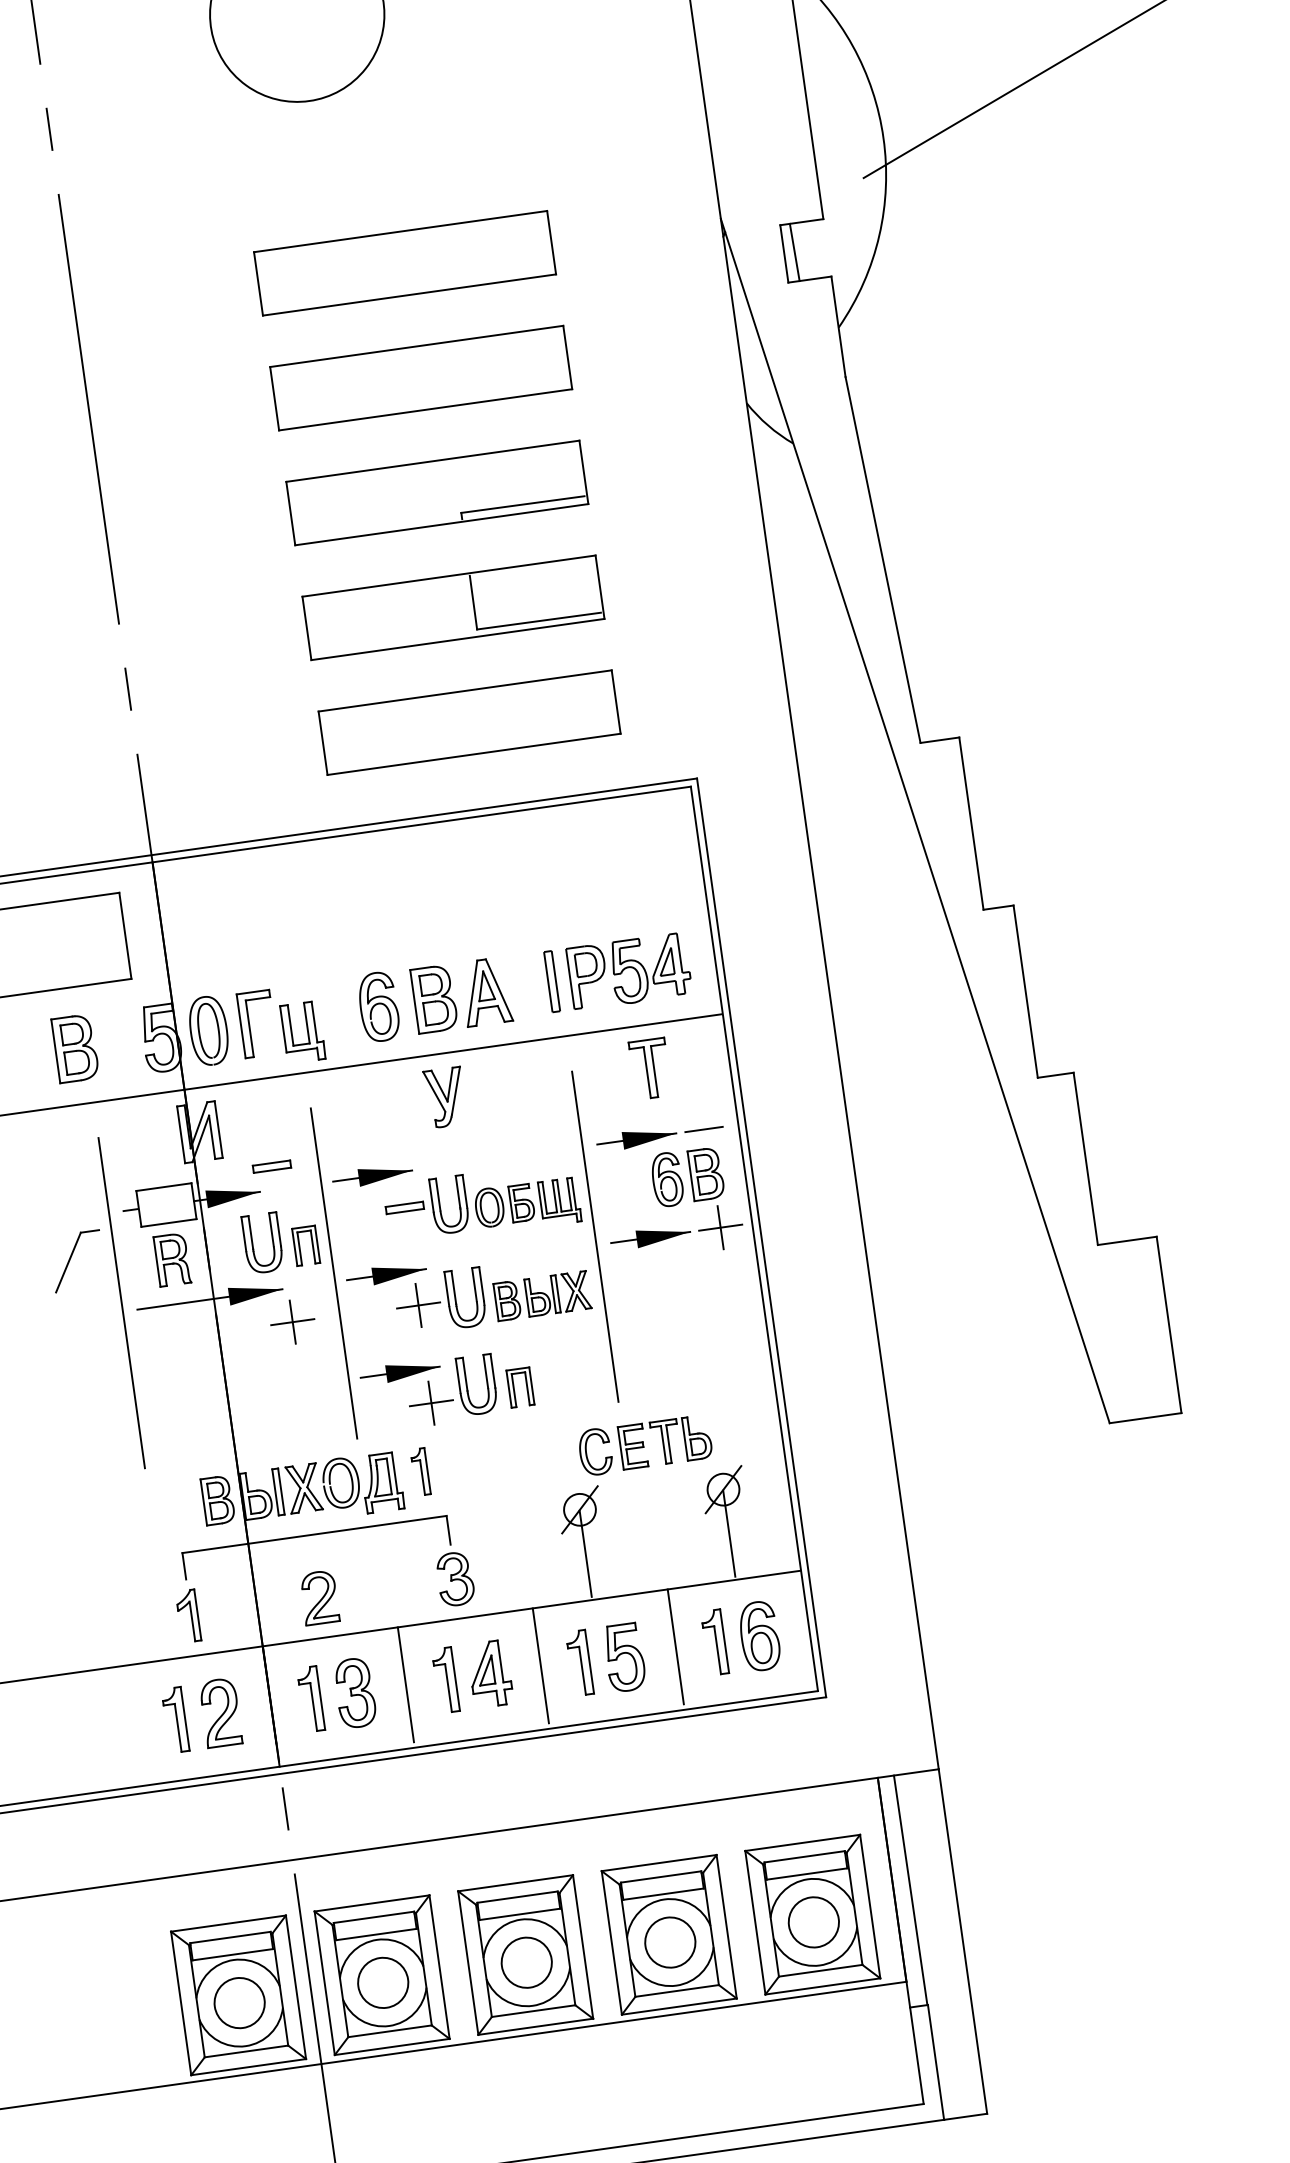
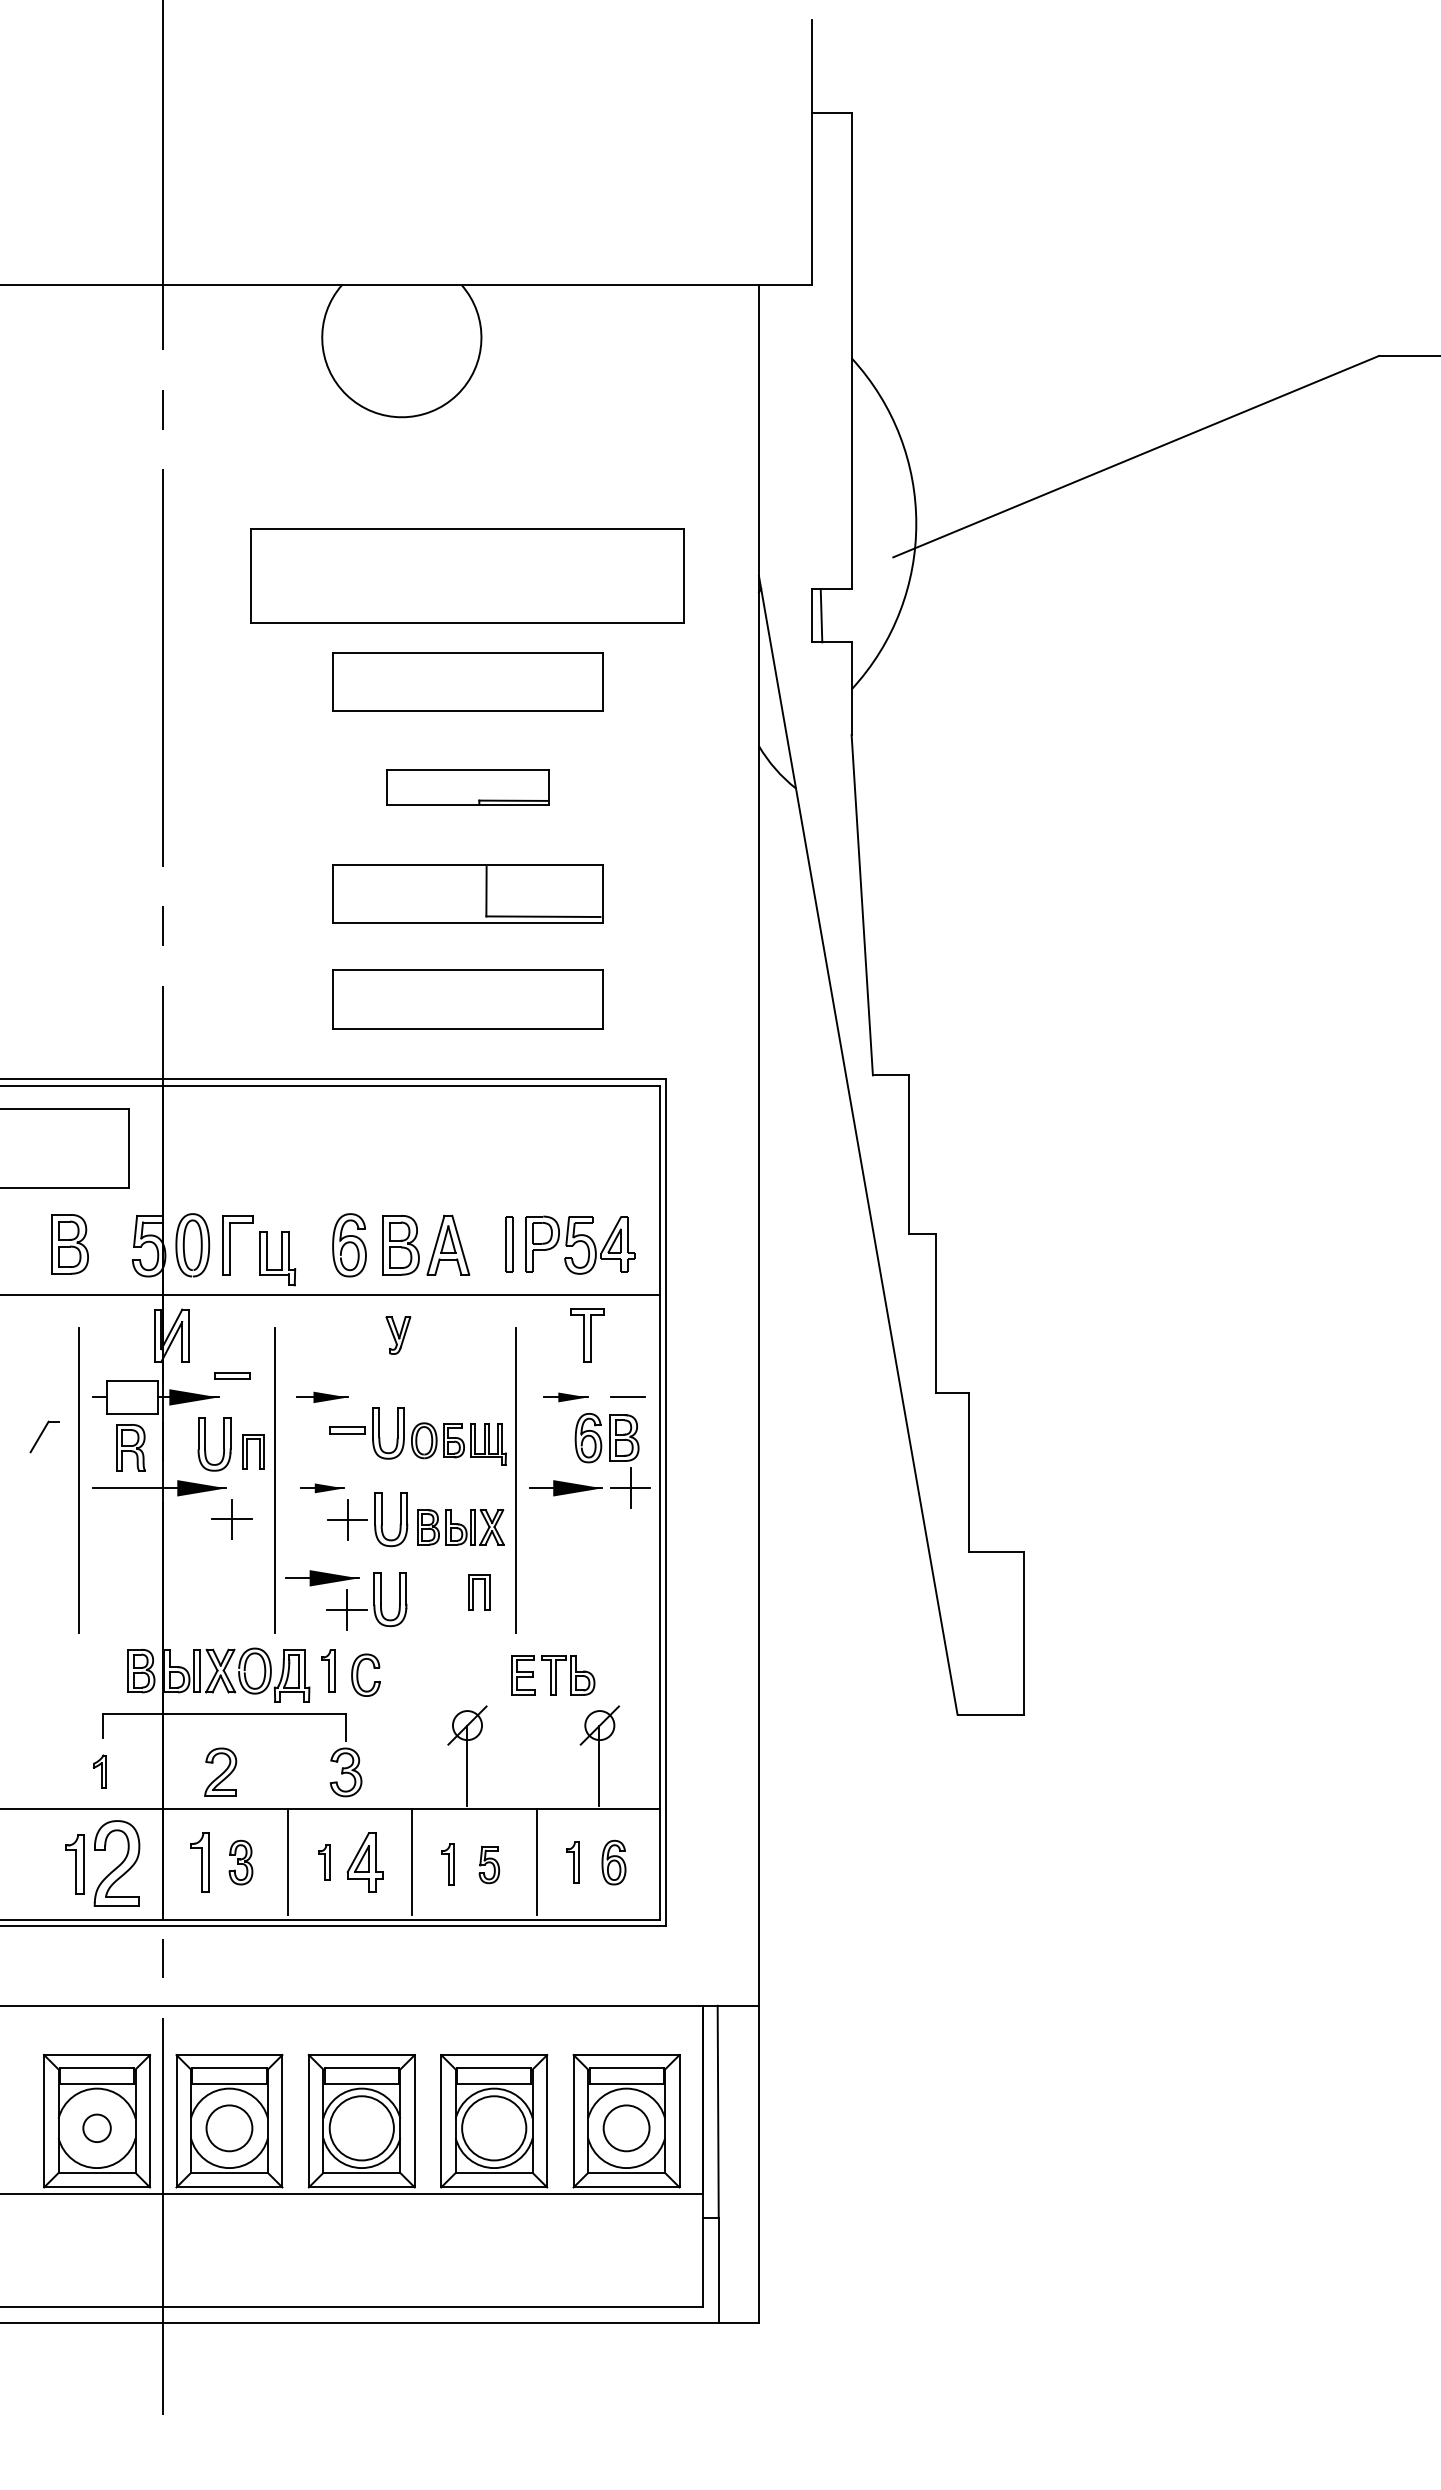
part: (404, 262) -> (467, 575), size x1.6
part: (437, 492) -> (467, 787), size x0.6
part: (445, 1097) -> (398, 1335), size x0.7
part: (636, 1139) -> (565, 1397), size x0.6
part: (372, 1176) -> (322, 1397), size x0.7
part: (77, 1260) -> (44, 1436), size x0.6
part: (386, 1274) -> (322, 1488), size x0.6
part: (520, 1387) -> (479, 1592), moved
part: (587, 1452) -> (358, 1674), moved
part: (187, 1615) -> (99, 1771), size x0.7
part: (759, 1636) -> (613, 1862), size x0.7
part: (714, 1642) -> (572, 1862), size x0.7
part: (625, 1657) -> (489, 1864), size x0.6
part: (579, 1663) -> (447, 1864), size x0.7
part: (445, 1680) -> (324, 1862), size x0.6
part: (354, 1692) -> (240, 1862), size x0.7
part: (220, 1712) -> (116, 1863), size x1.4
circle: (670, 1942) -> (494, 2128), size x1.4
circle: (526, 1962) -> (361, 2128), size x1.4
circle: (240, 2003) -> (97, 2128), size x0.6

